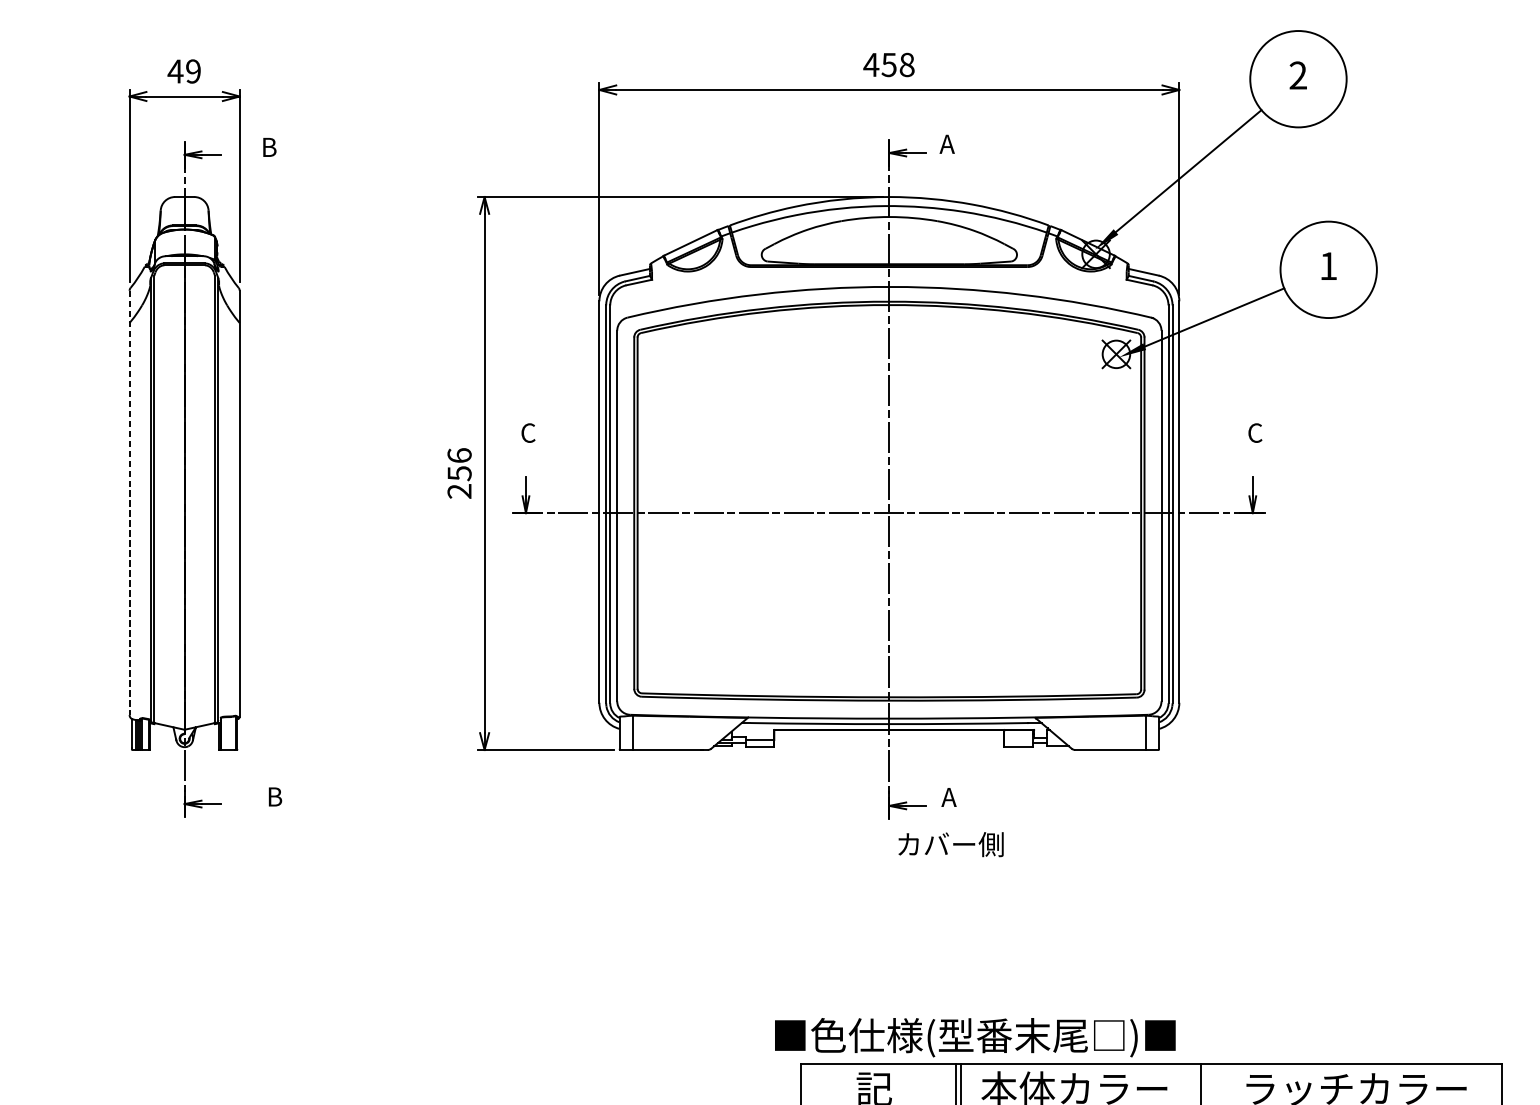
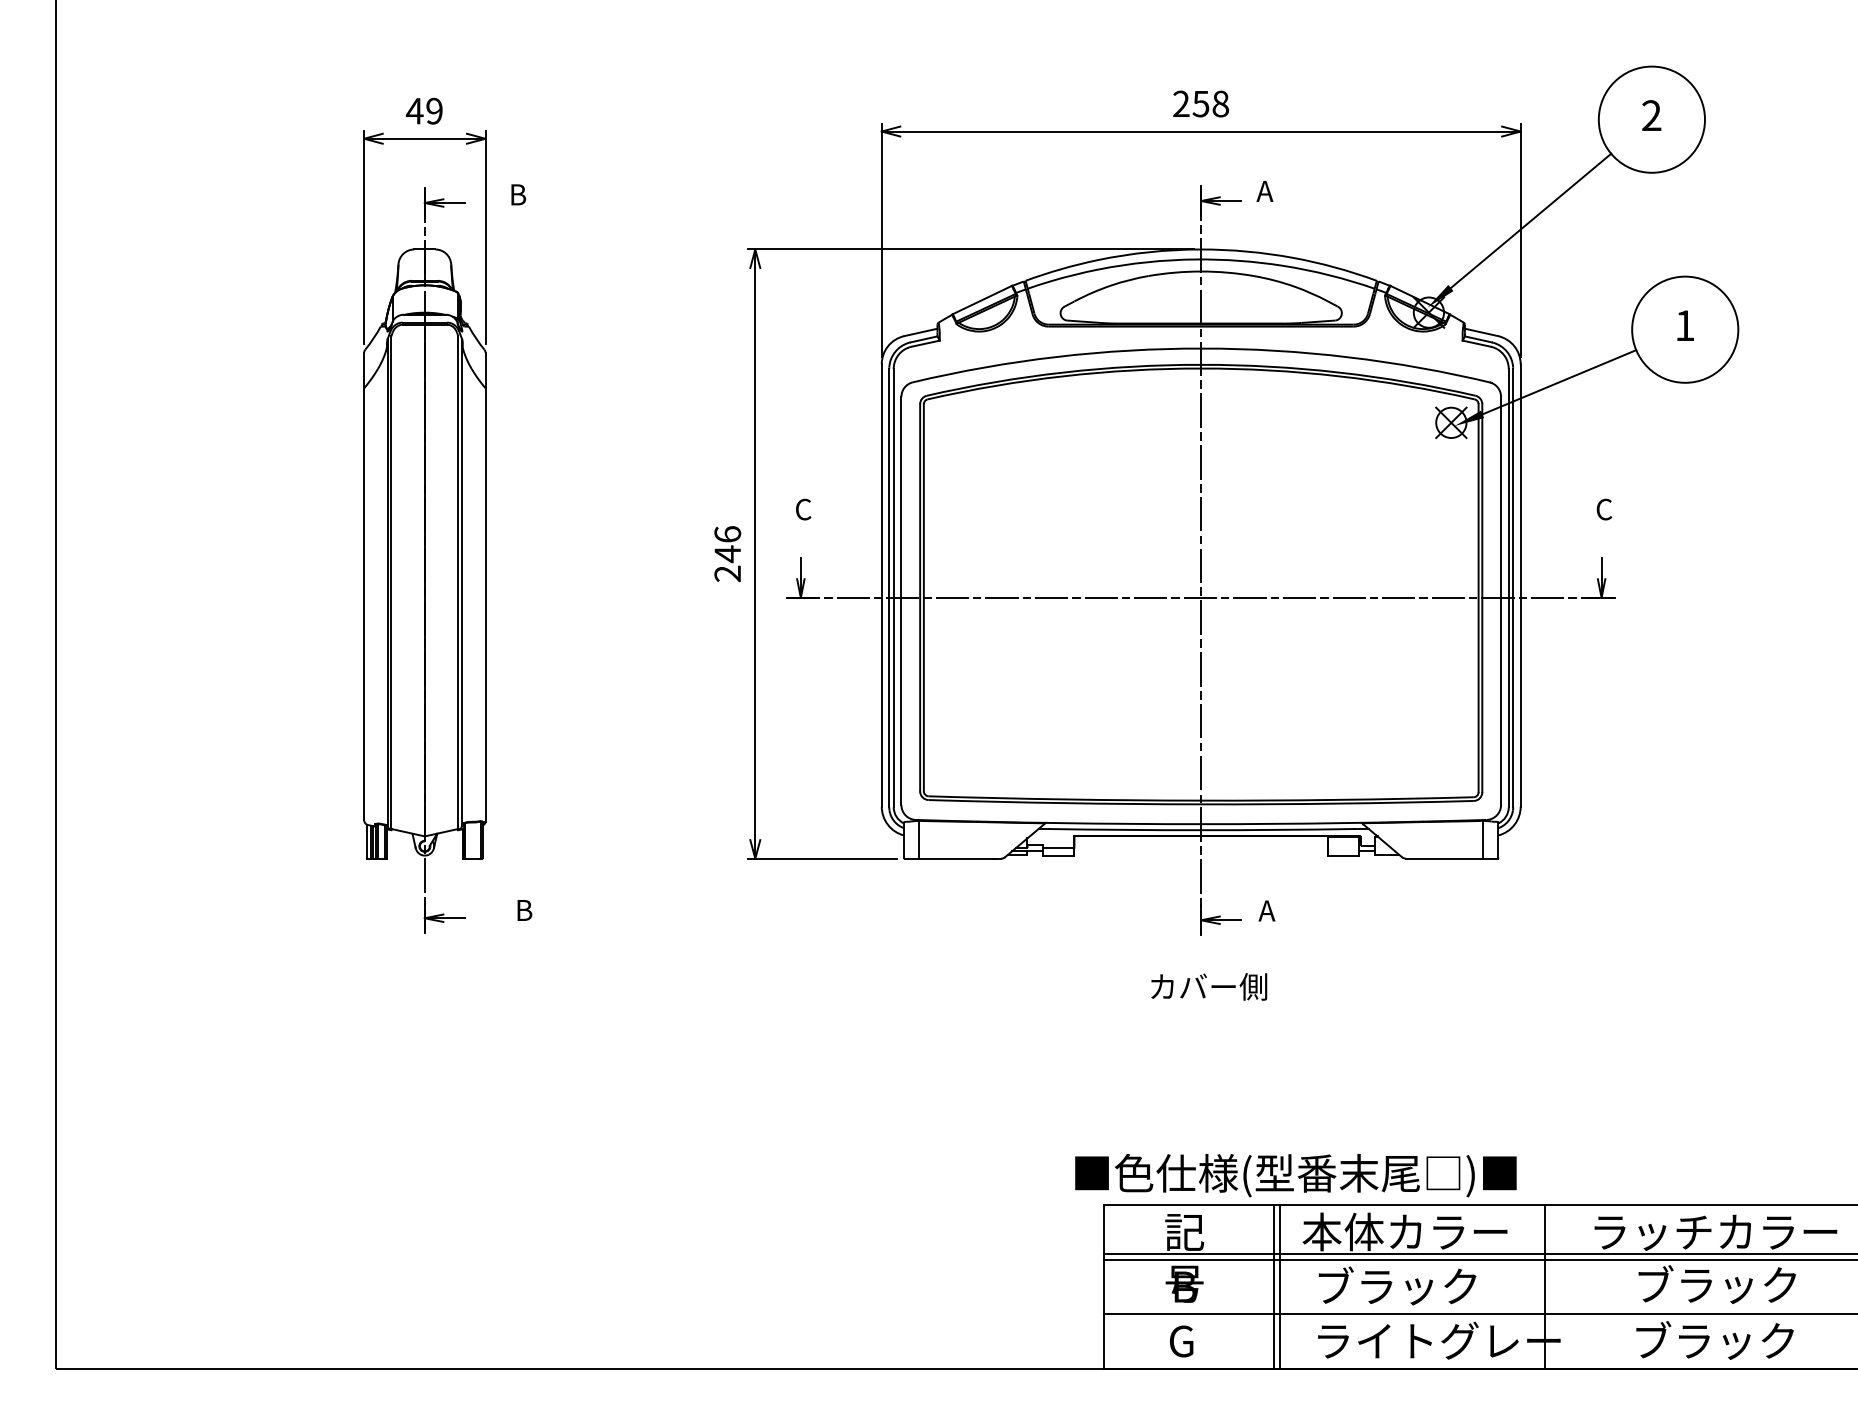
text: (871, 64) -> (1181, 103), 458 -> 258
text: (459, 473) -> (727, 554), 256 -> 246
line: (129, 502) -> (364, 586), dashed -> solid
text: (951, 844) -> (1209, 986), moved

